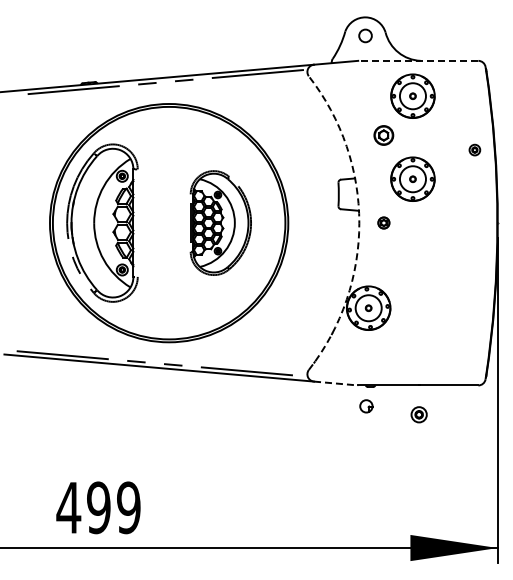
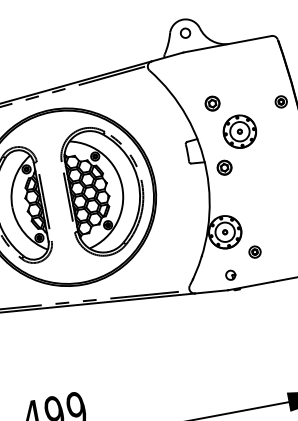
line: (417, 60) -> (226, 44), dashed -> solid
part: (412, 95) -> (228, 70), removed
part: (474, 149) -> (280, 101), size x1.43
line: (137, 222) -> (44, 201), added
part: (220, 222) -> (104, 189), size x1.67
part: (383, 222) -> (224, 167), size x1.67
arc: (359, 223) -> (206, 171), dashed -> solid
line: (336, 383) -> (211, 291), dashed -> solid
part: (366, 406) -> (230, 275), moved
part: (418, 414) -> (254, 251), moved

